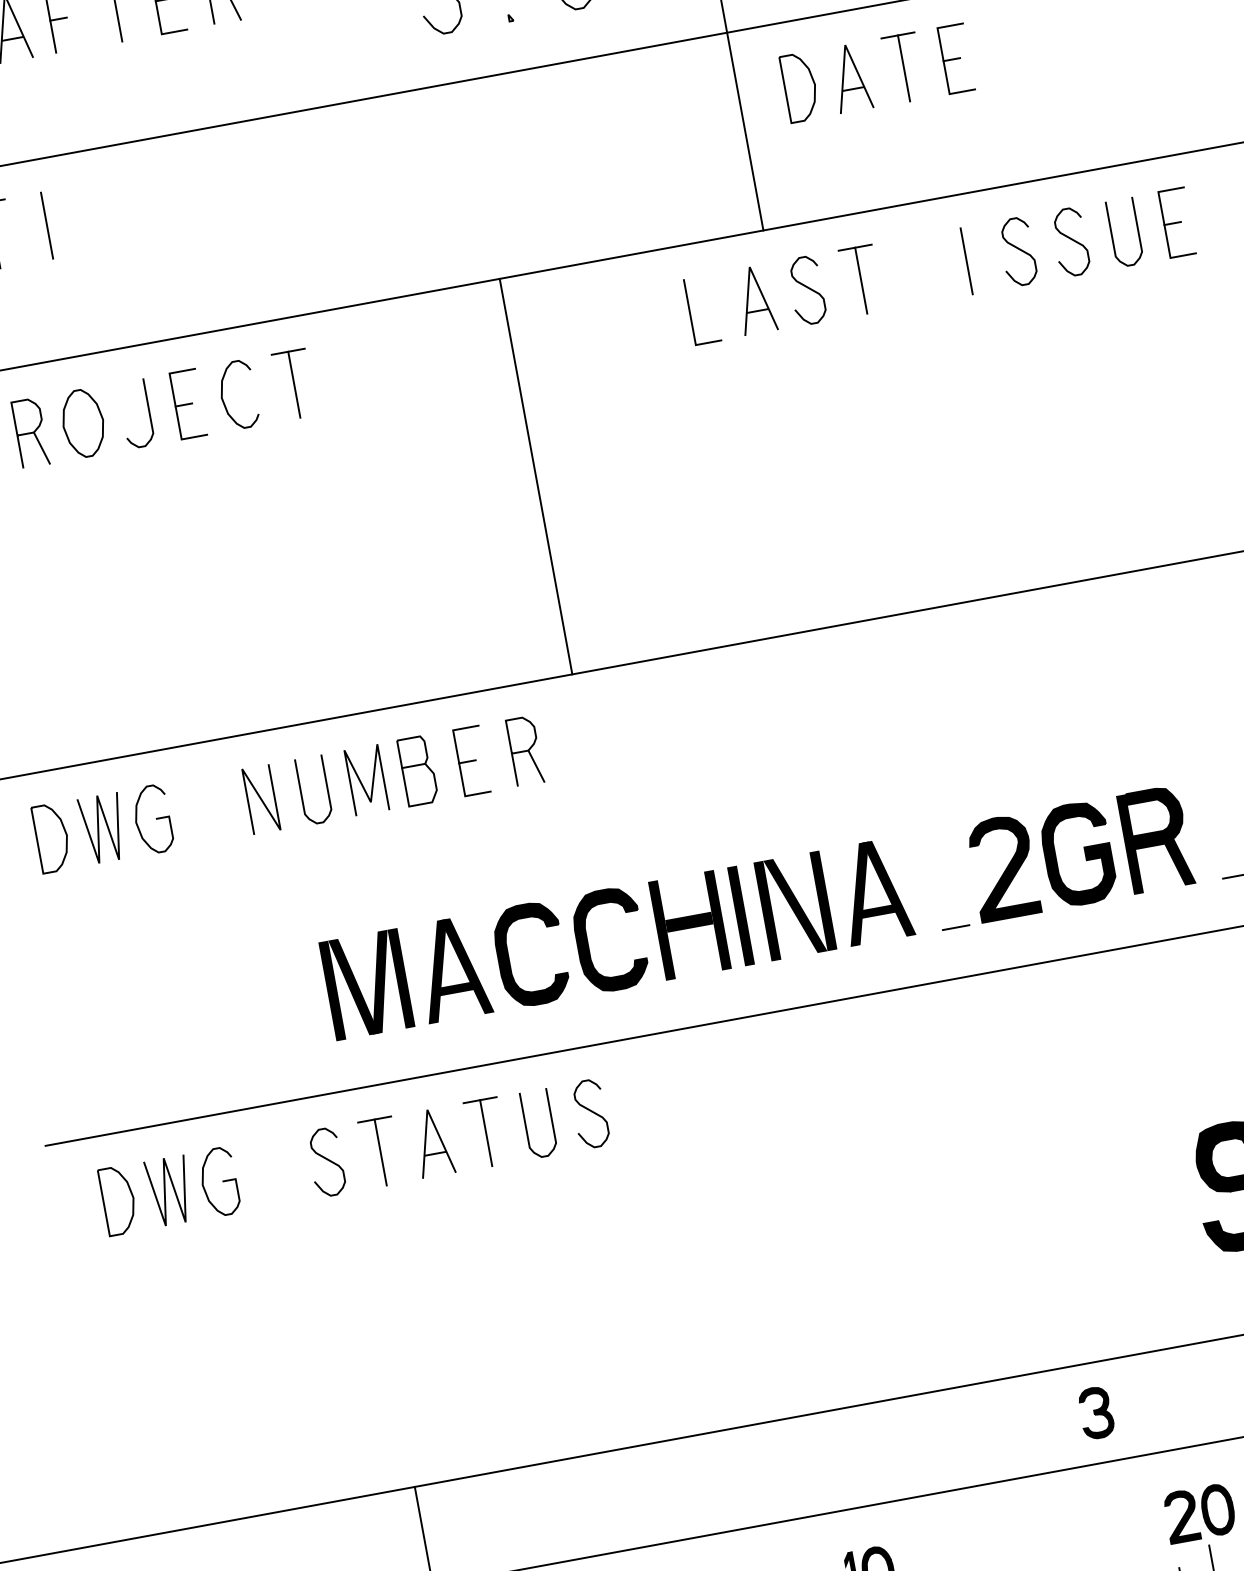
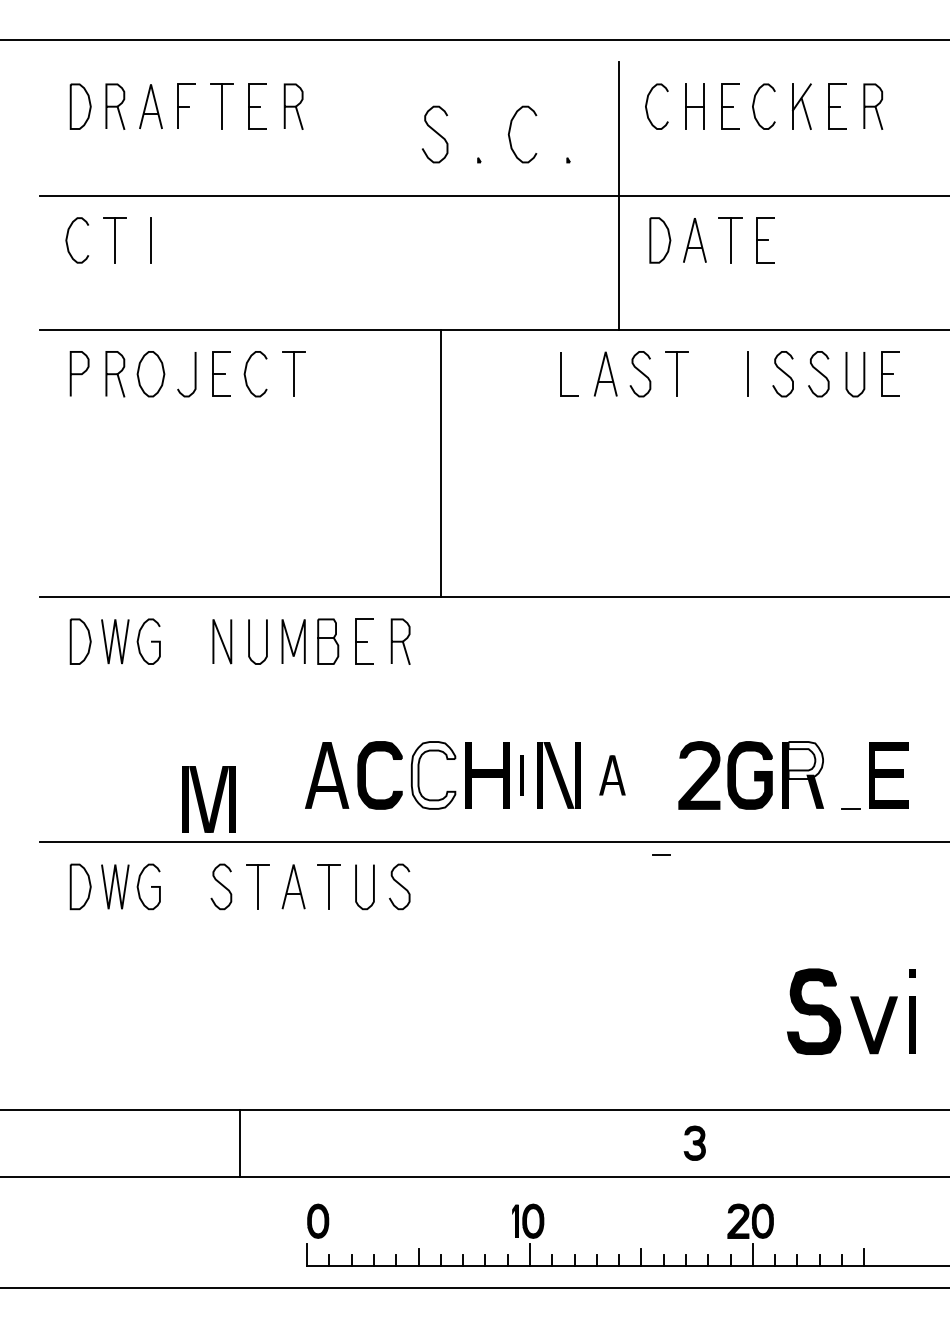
fill: (1155, 817) -> (805, 760), removed
part: (874, 891) -> (612, 775), size x0.6
part: (741, 915) -> (522, 775), size x0.6
line: (956, 927) -> (661, 854), moved
fill: (609, 940) -> (433, 775), removed
part: (365, 984) -> (208, 799), moved

